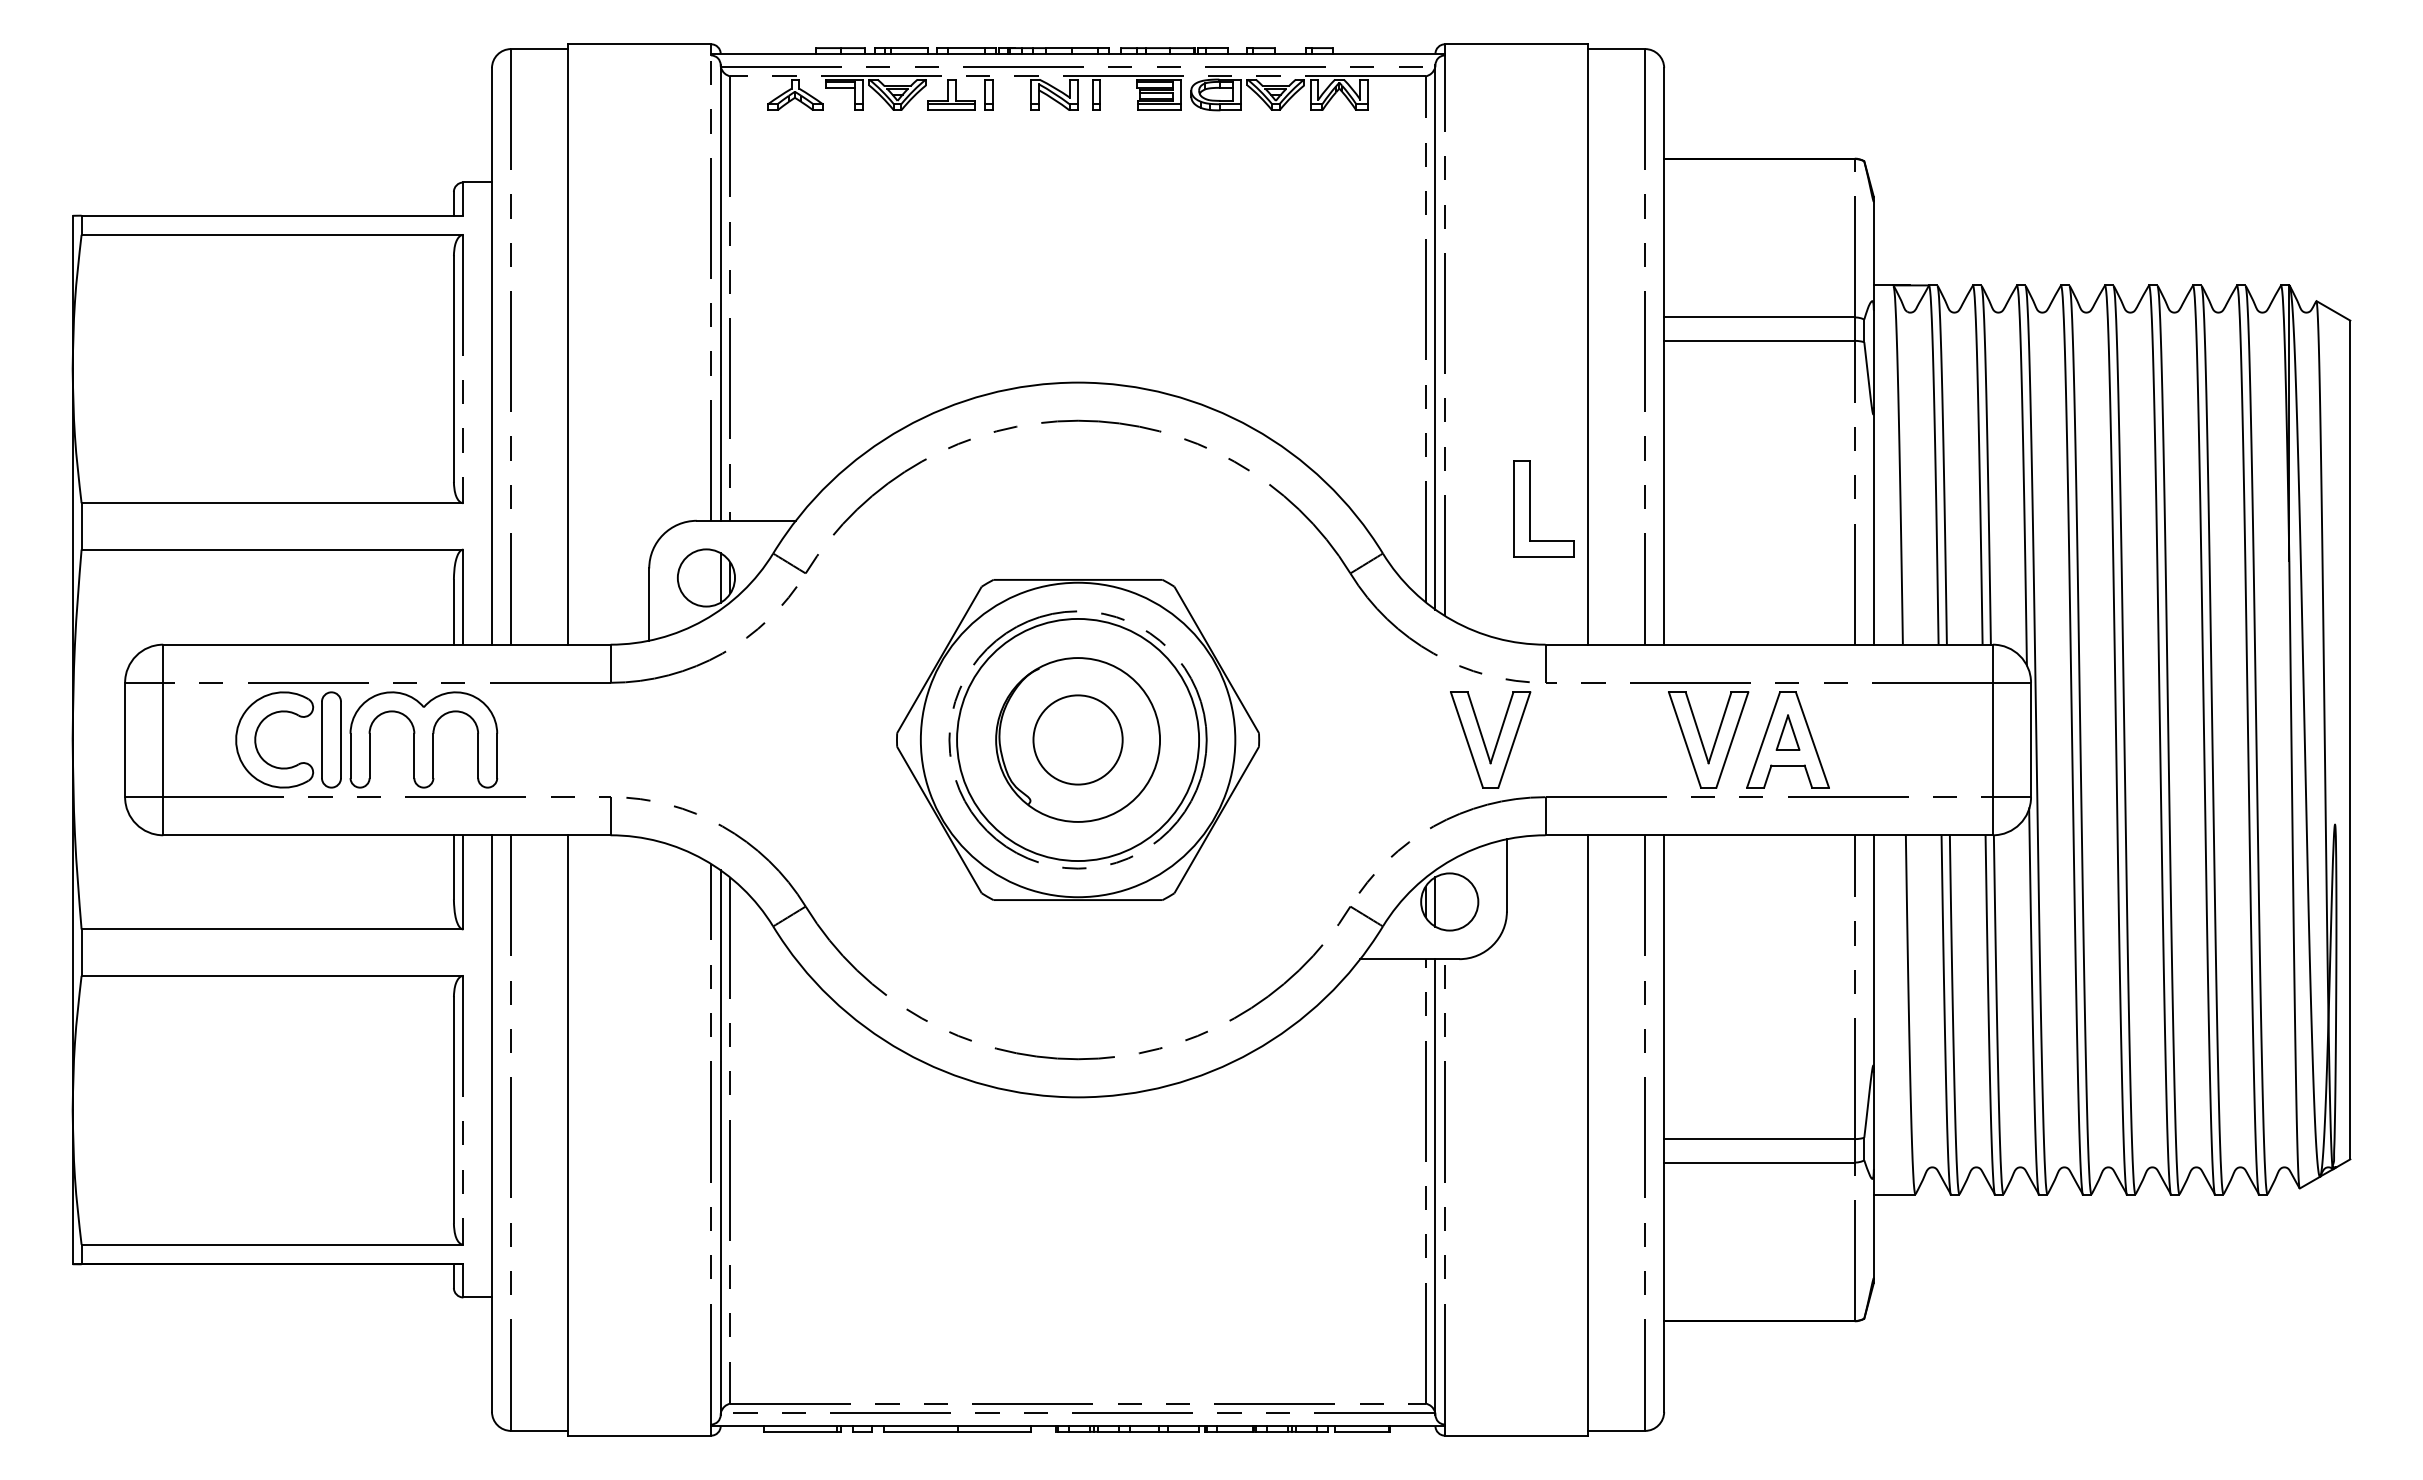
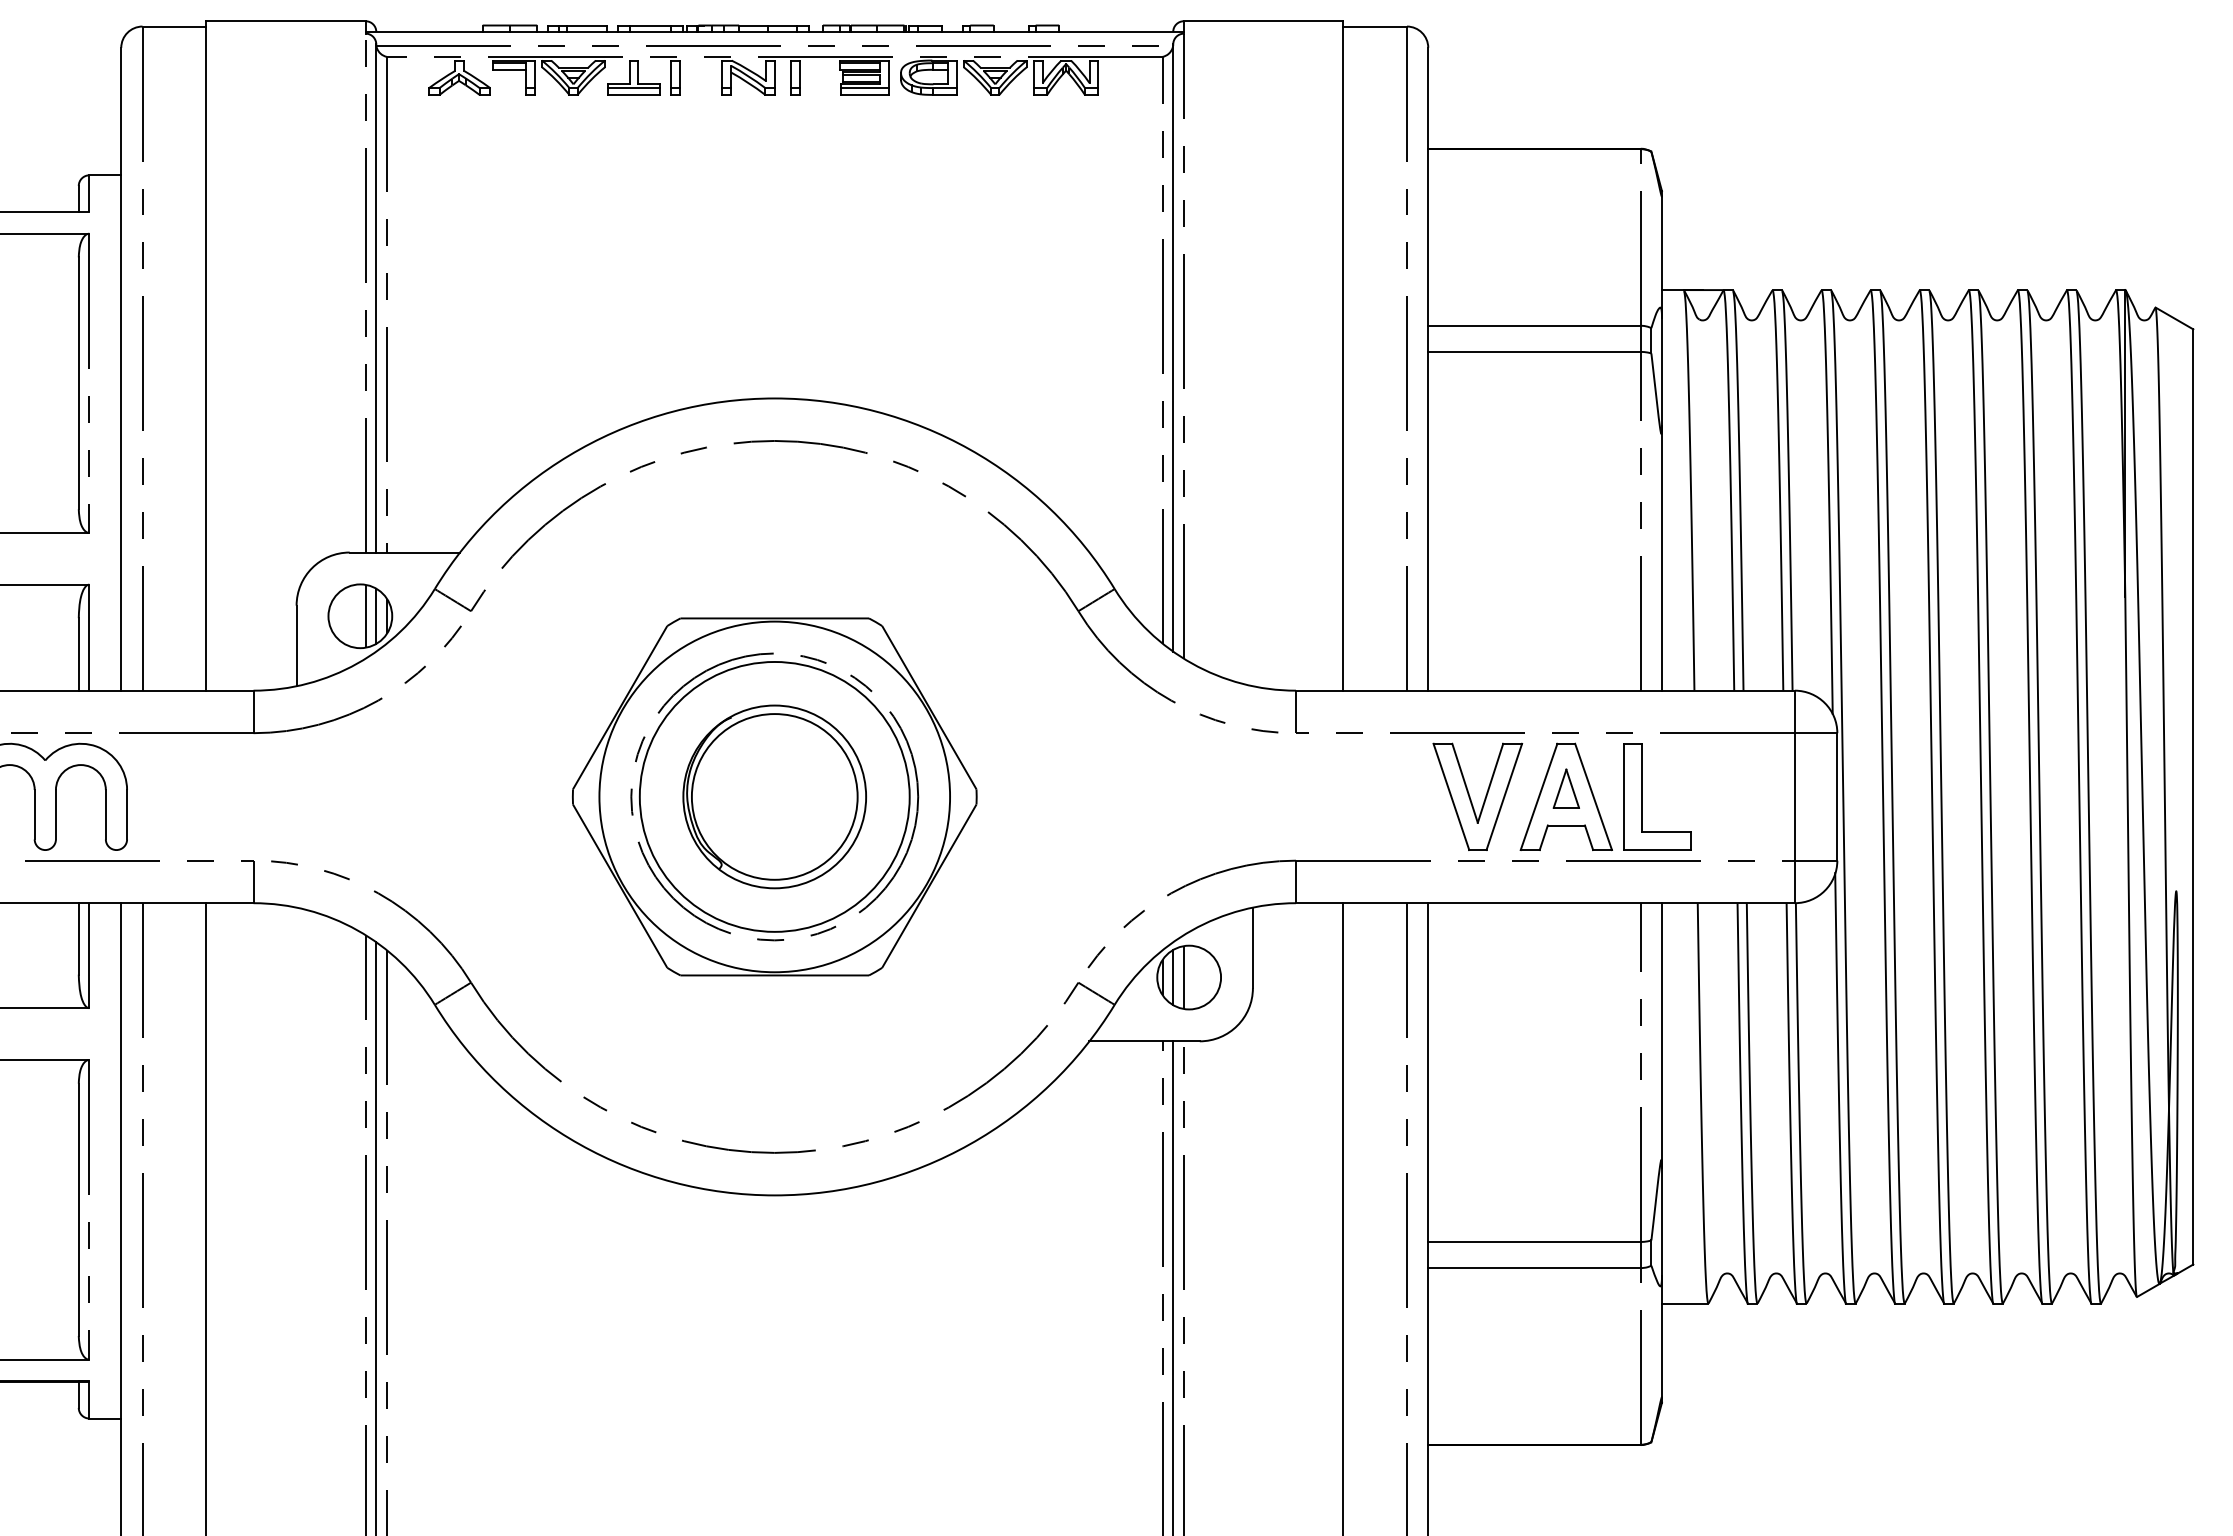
part: (1530, 508) -> (1642, 796), moved
line: (711, 577) -> (366, 615), added
circle: (1077, 739) -> (774, 796), size x1.67
part: (1484, 740) -> (1227, 797), removed
line: (1444, 901) -> (1183, 977), added

